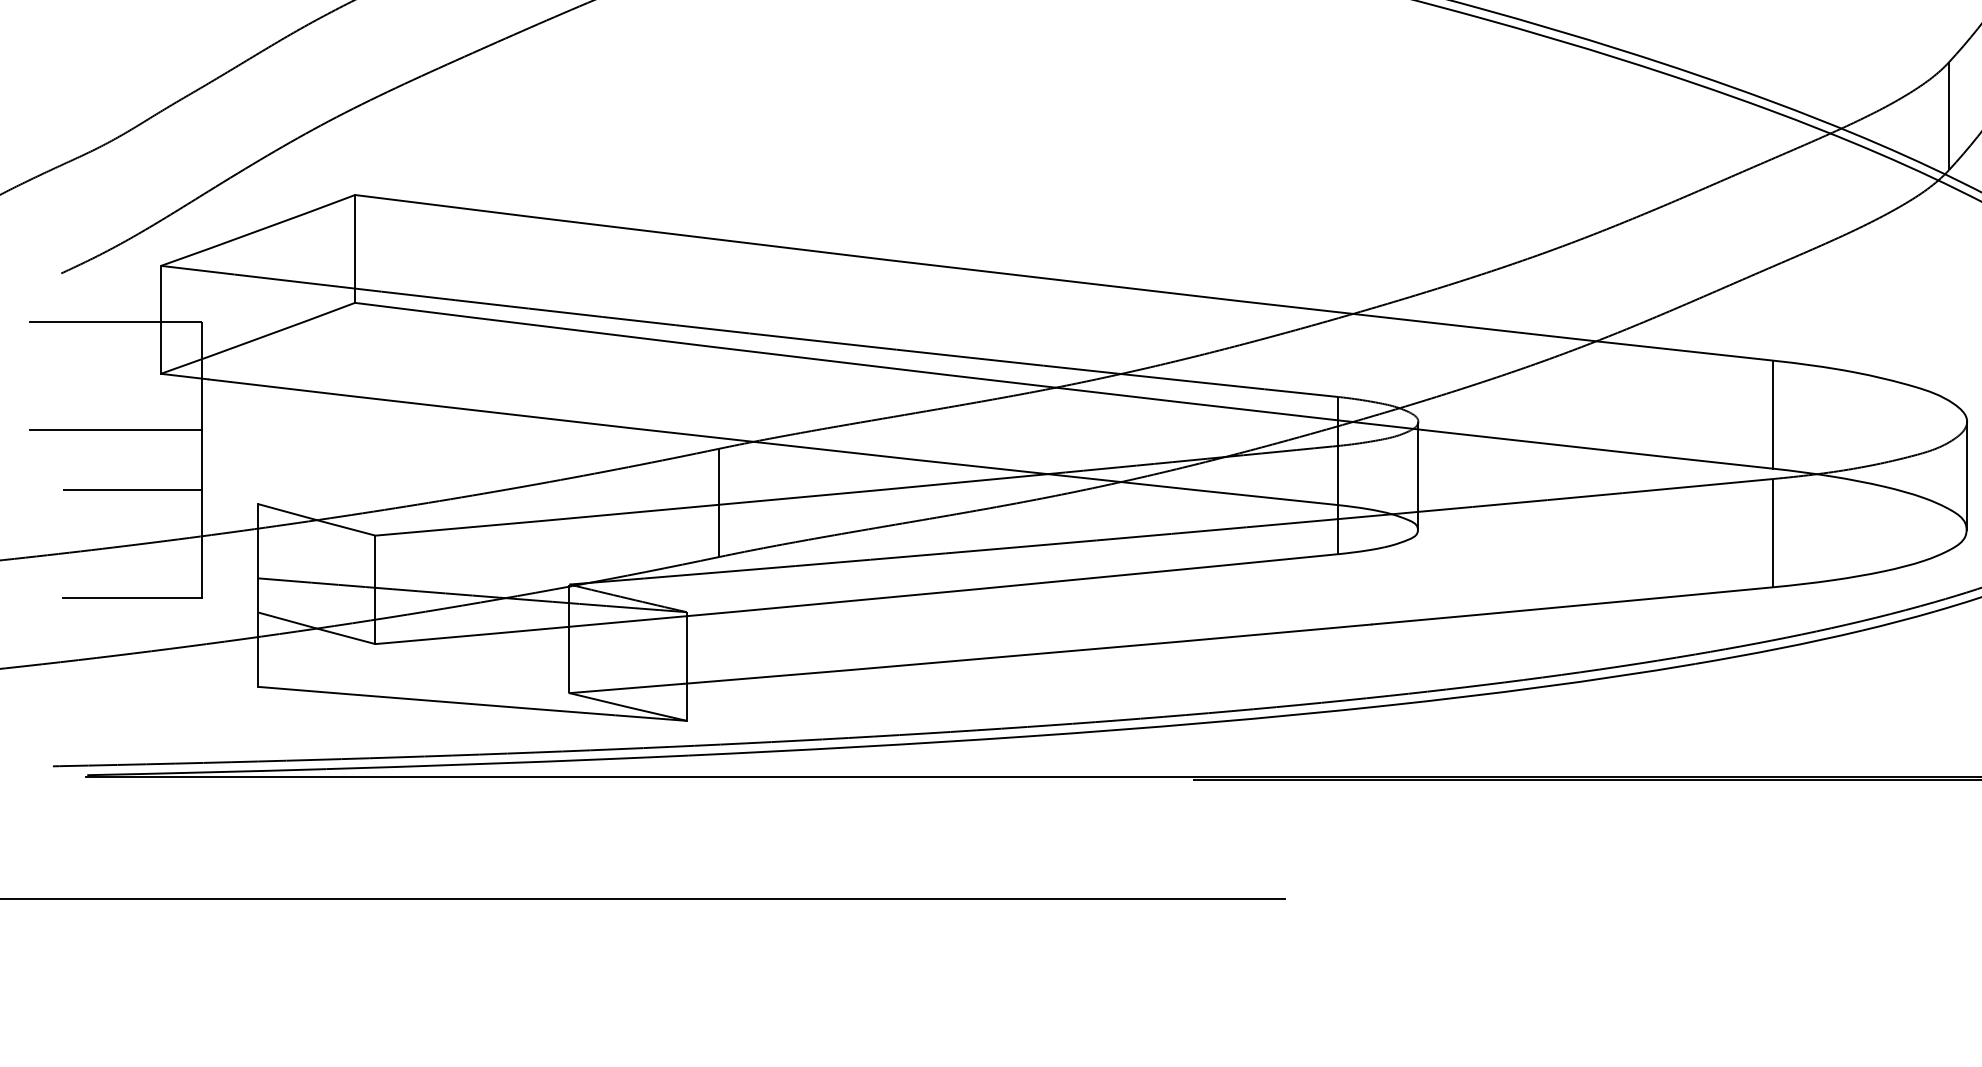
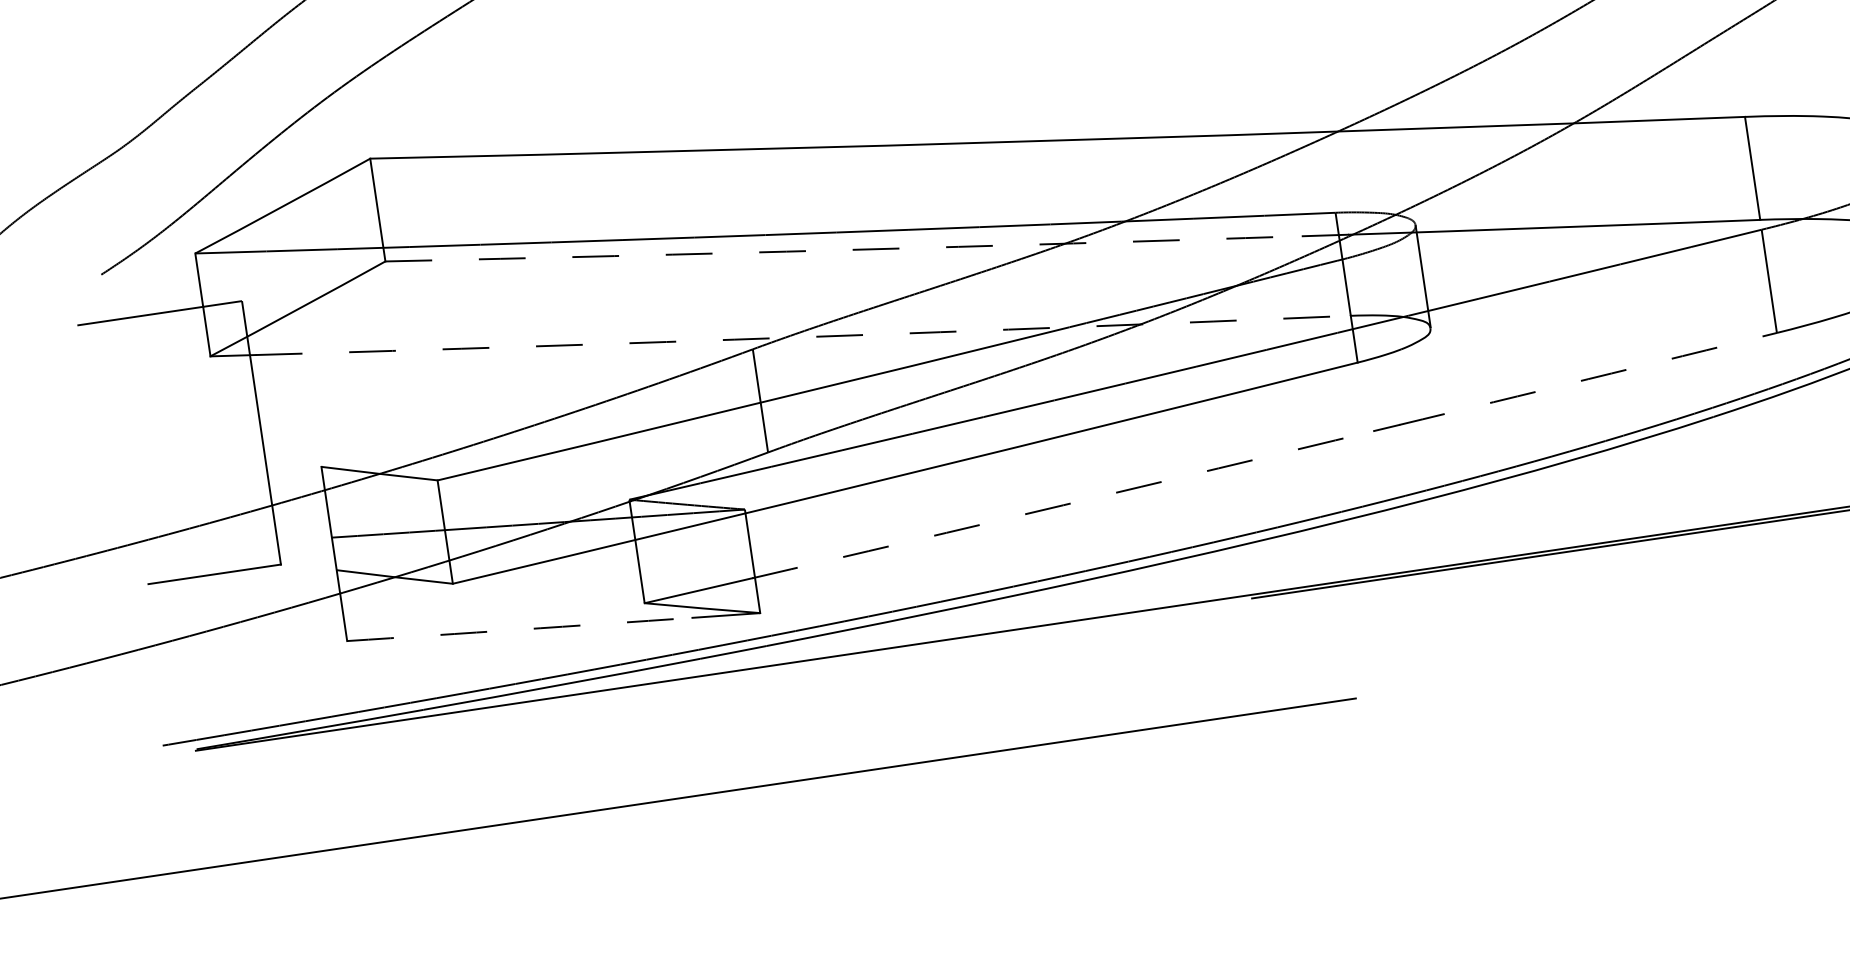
arc: (827, 360) -> (843, 249), solid -> dashed
line: (115, 429) -> (174, 415), removed
arc: (772, 444) -> (803, 337), solid -> dashed
line: (131, 490) -> (198, 471), removed
arc: (1572, 606) -> (1588, 379), solid -> dashed
arc: (1014, 656) -> (1063, 505), solid -> dashed
arc: (436, 701) -> (519, 629), solid -> dashed

